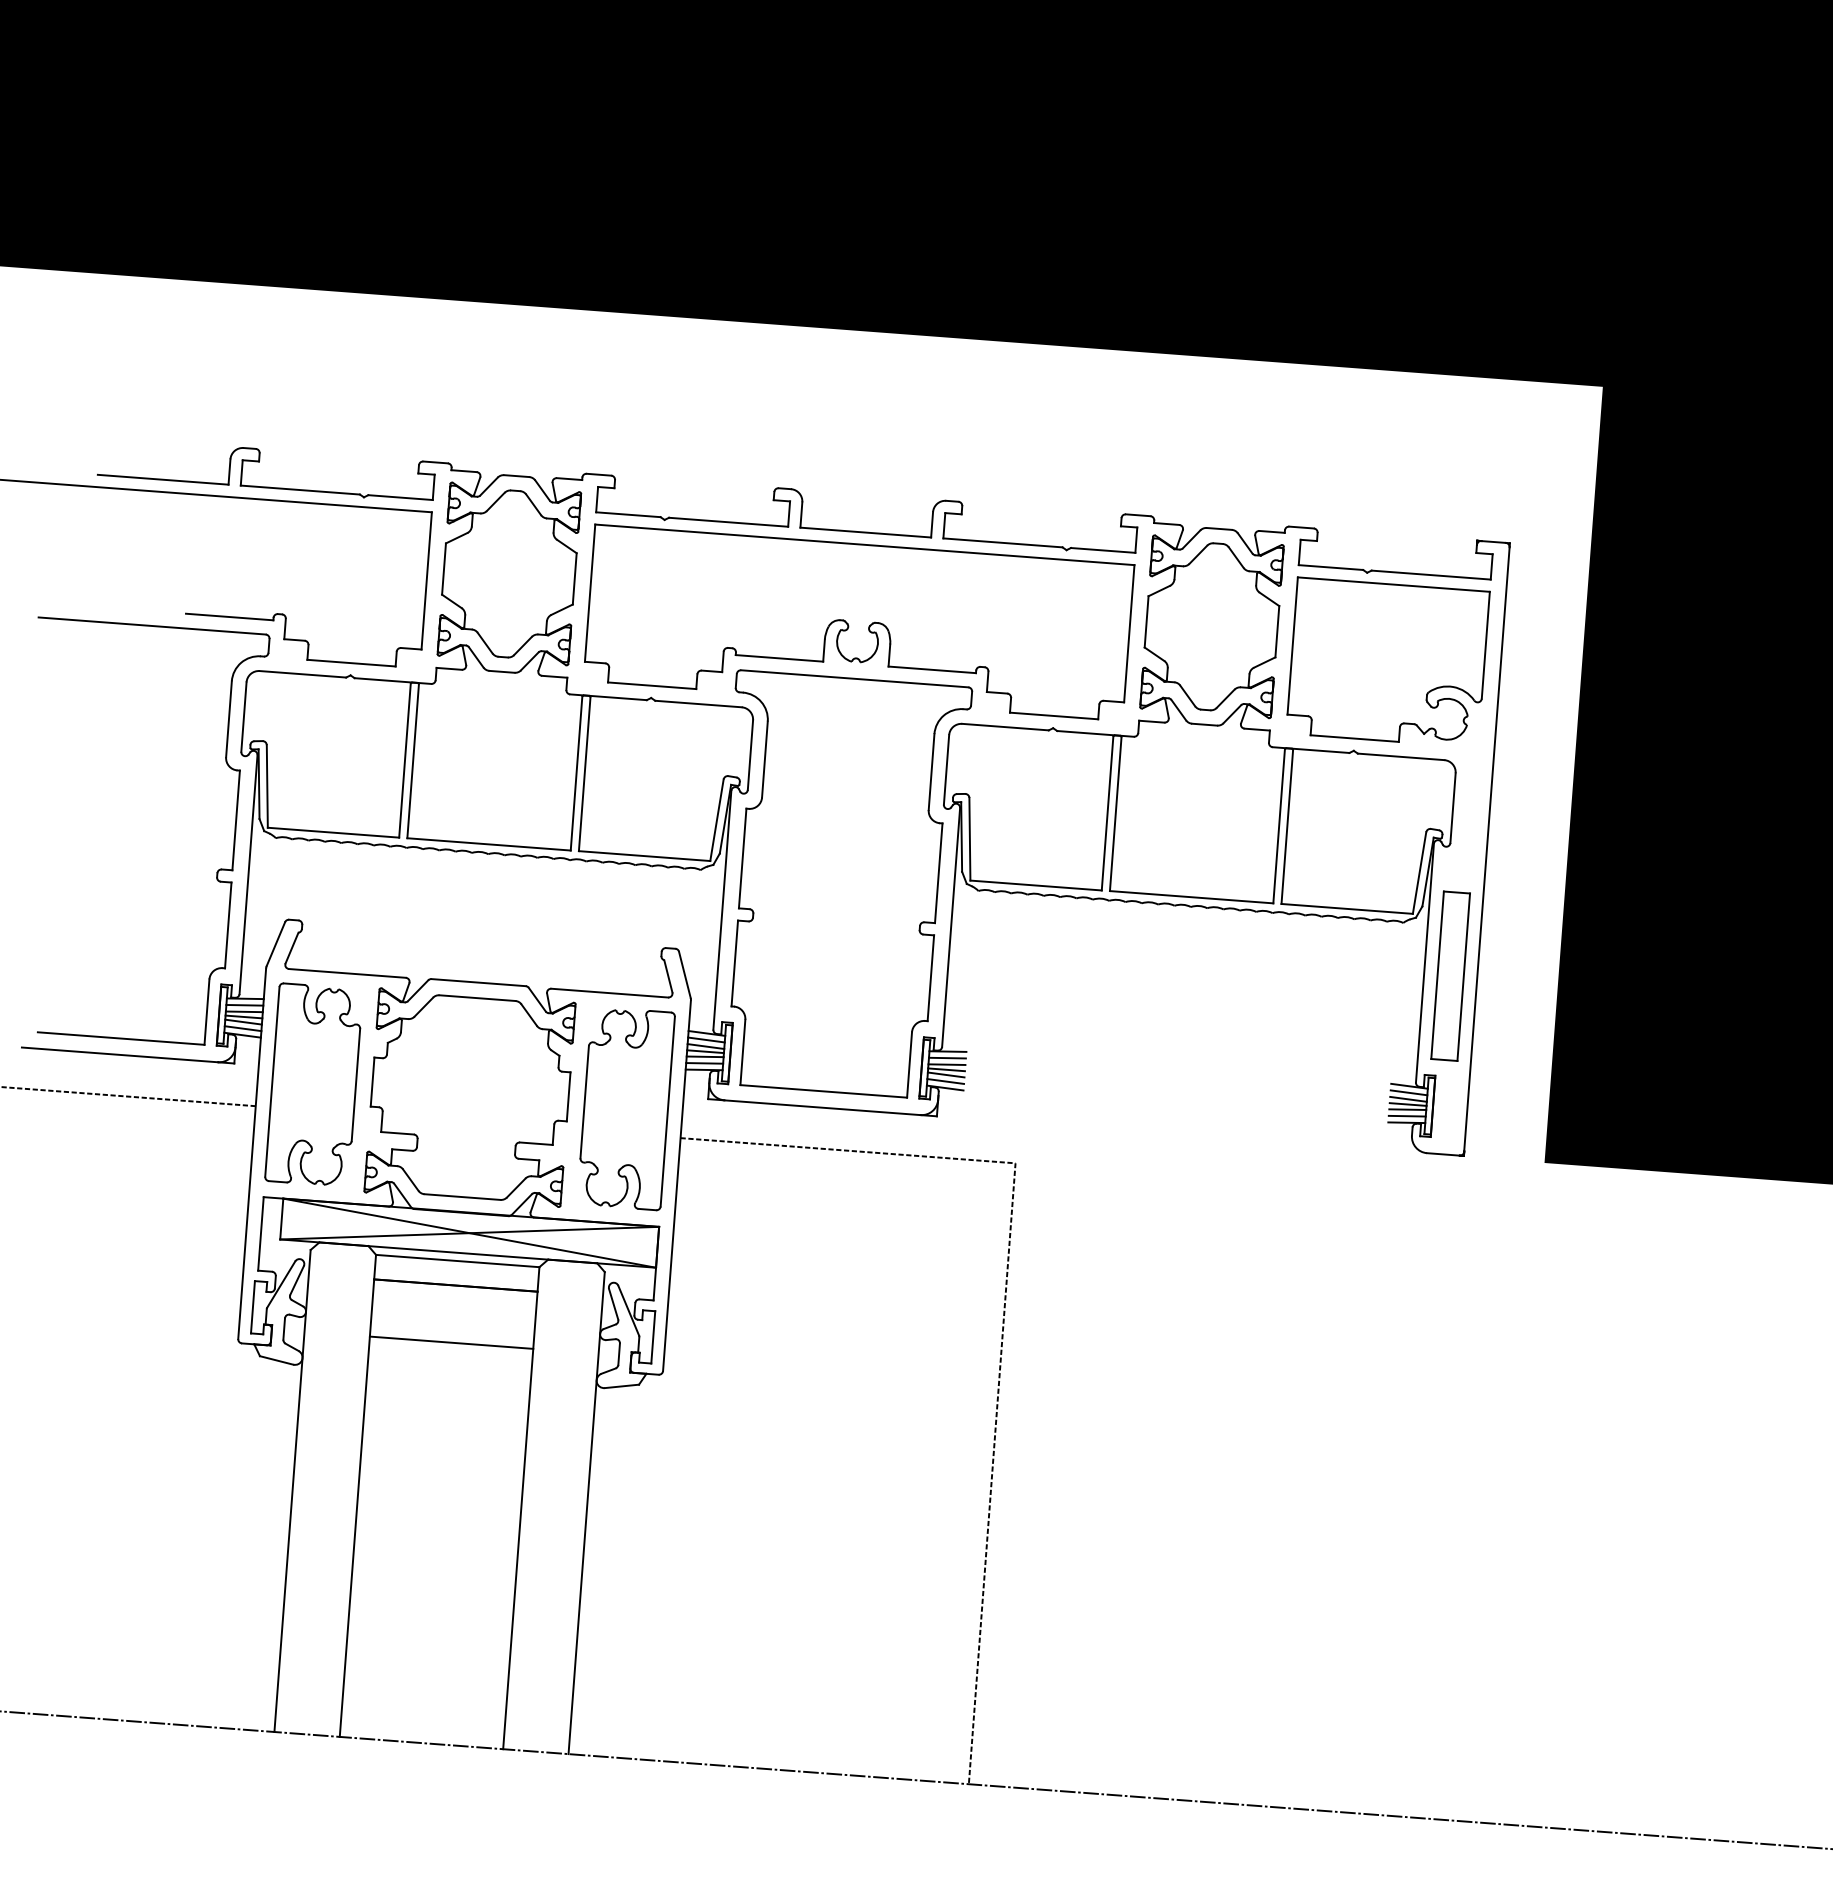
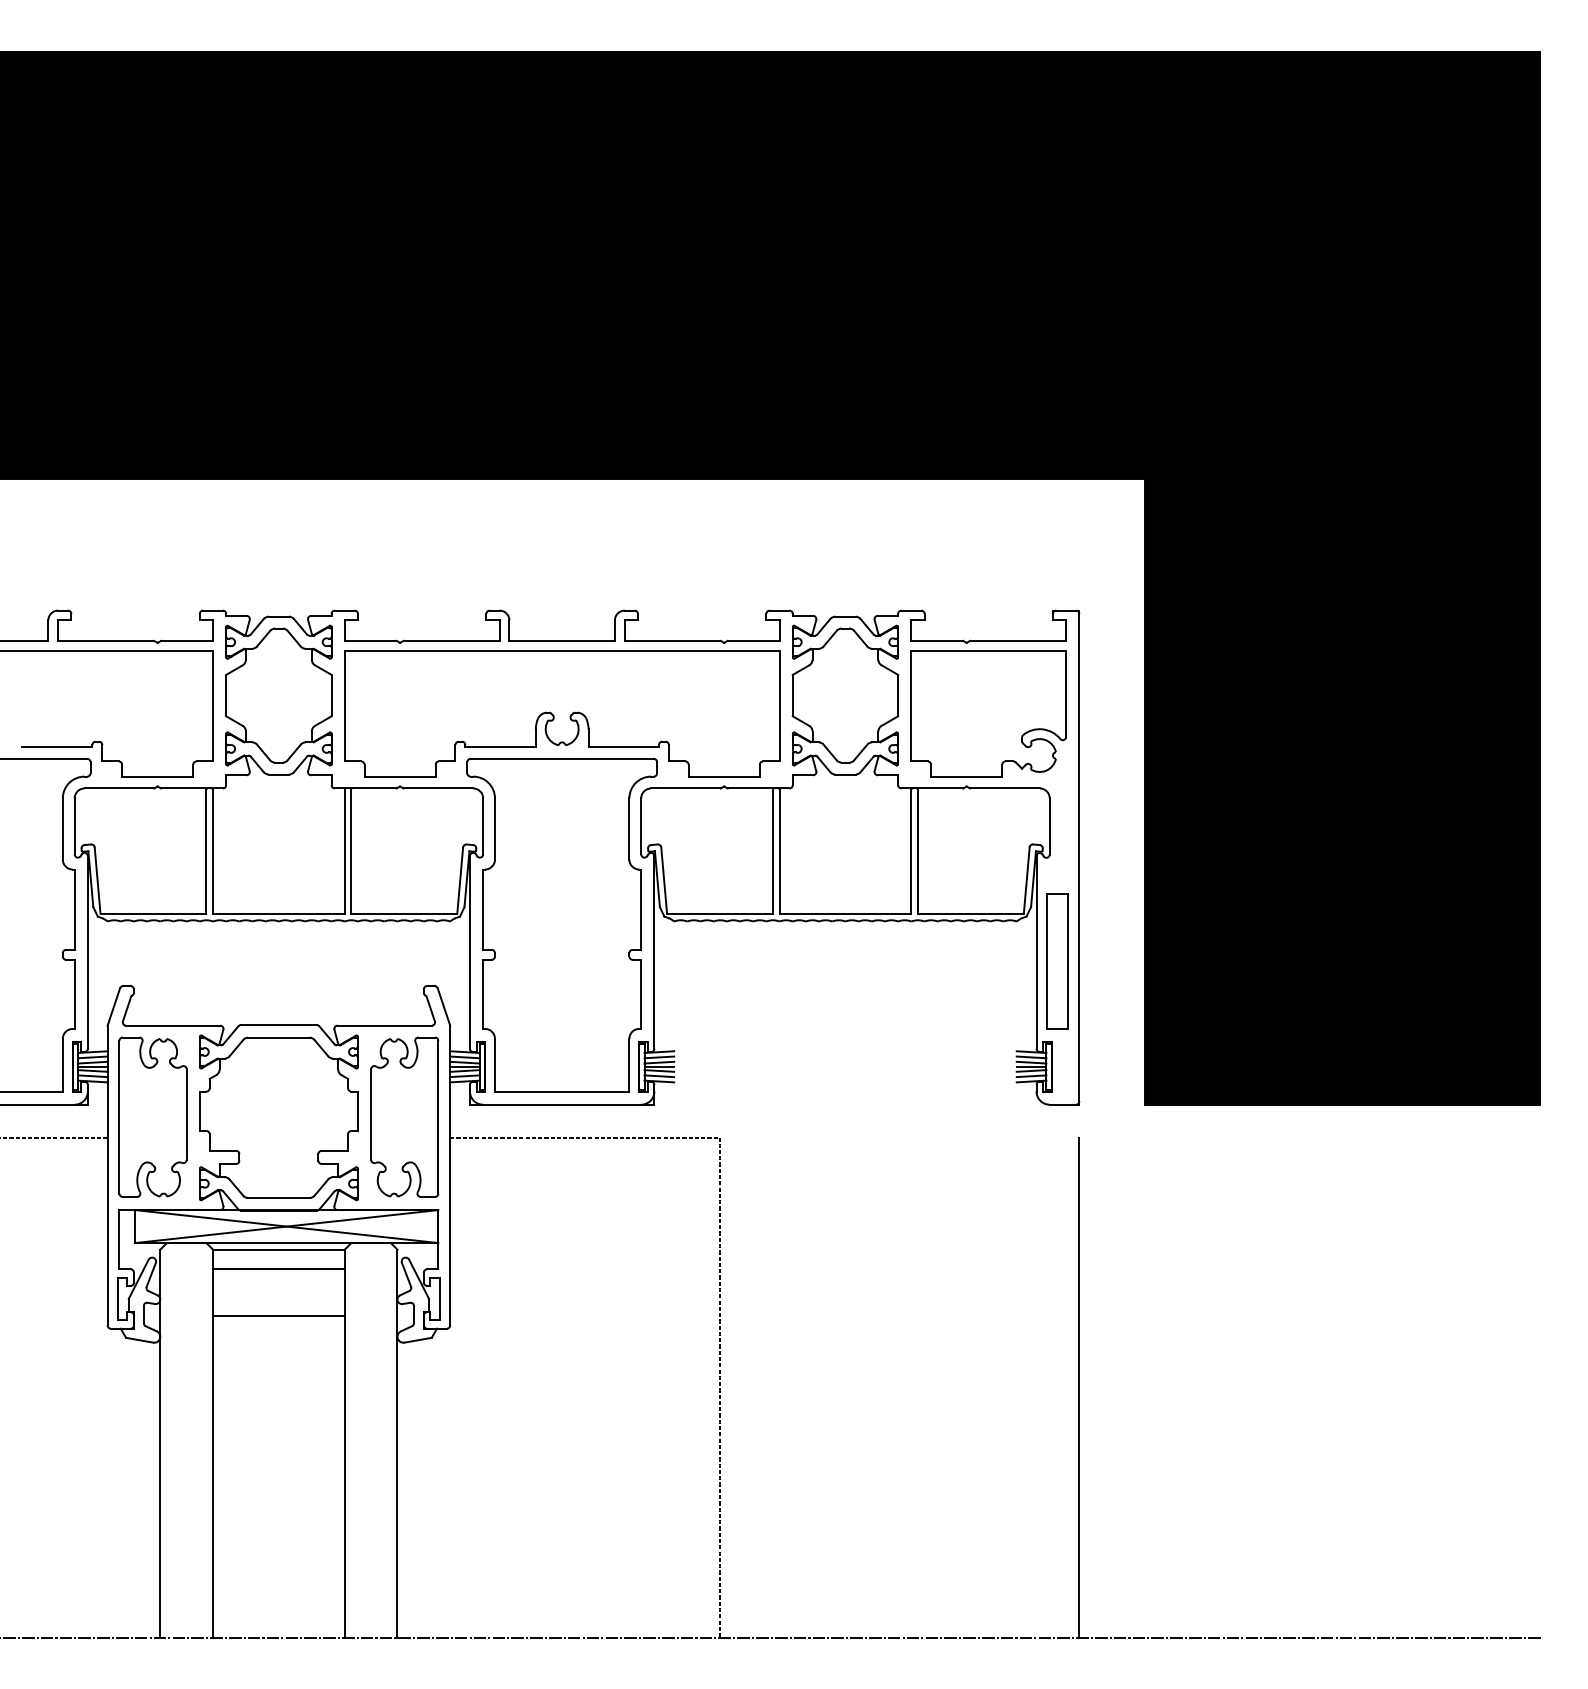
line: (1437, 1506) -> (1079, 1387), added

